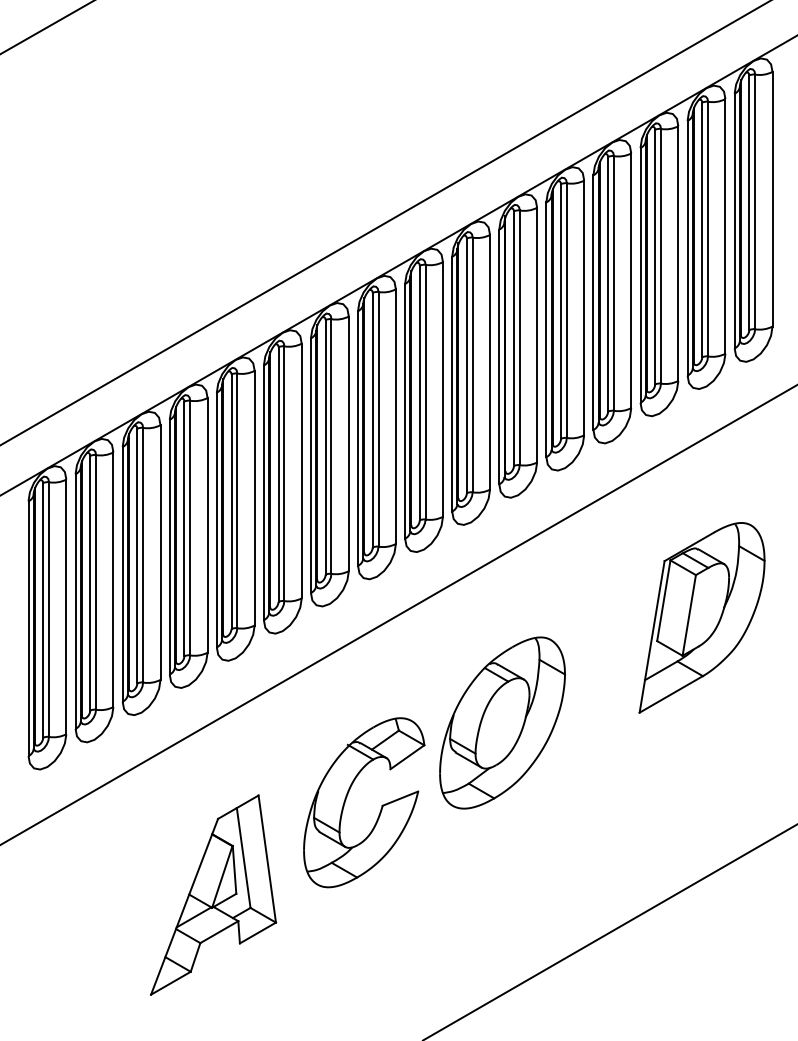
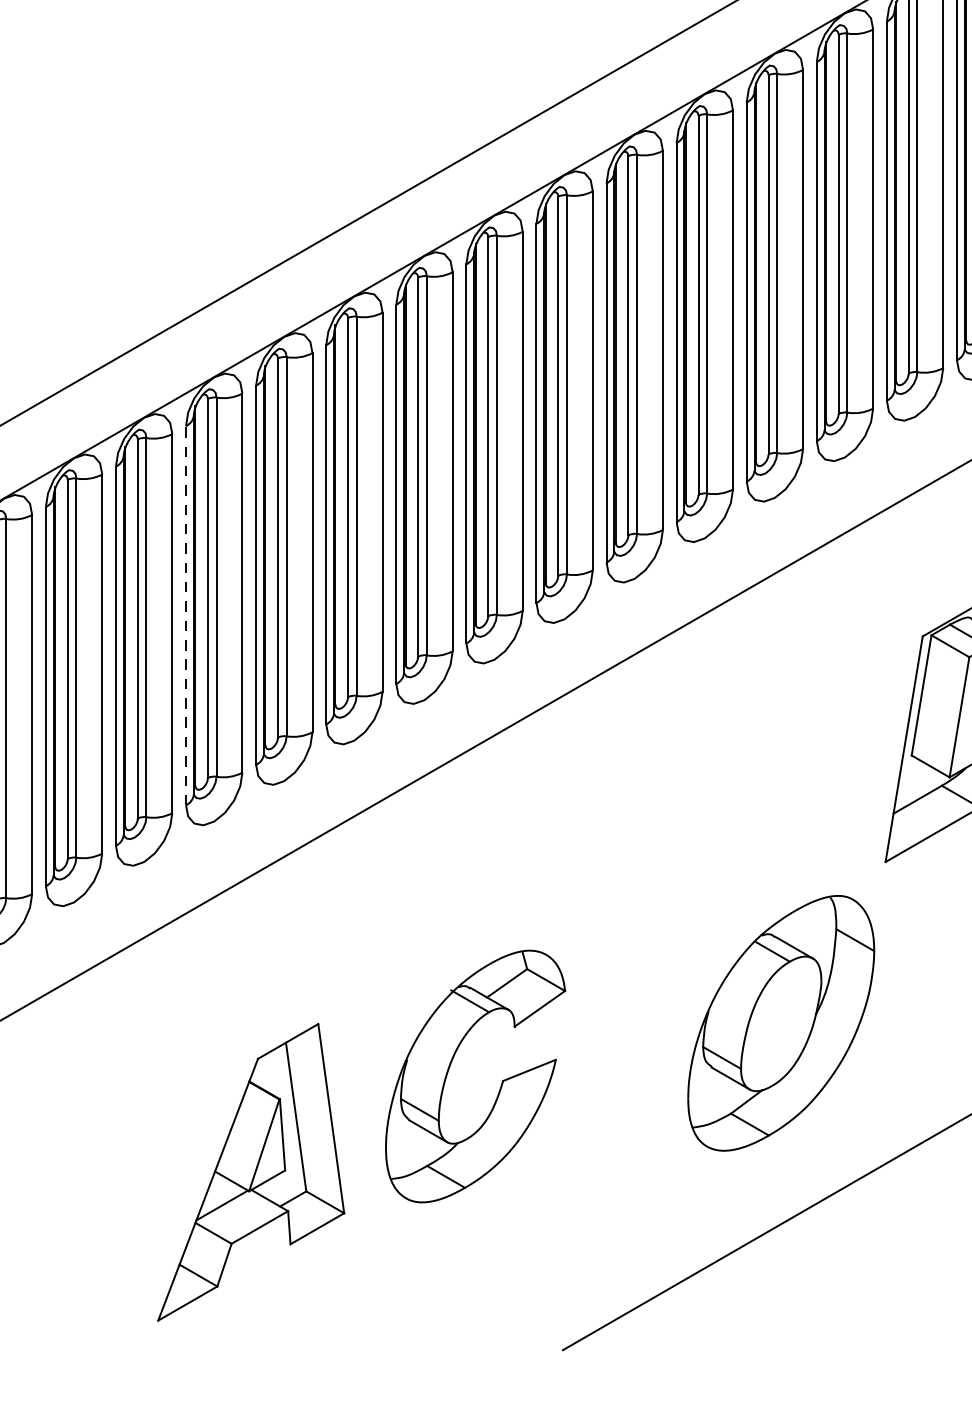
line: (169, 546) -> (185, 614), solid -> dashed
part: (502, 722) -> (781, 1022), moved
part: (381, 805) -> (501, 1080), moved
part: (213, 894) -> (251, 1171), moved

